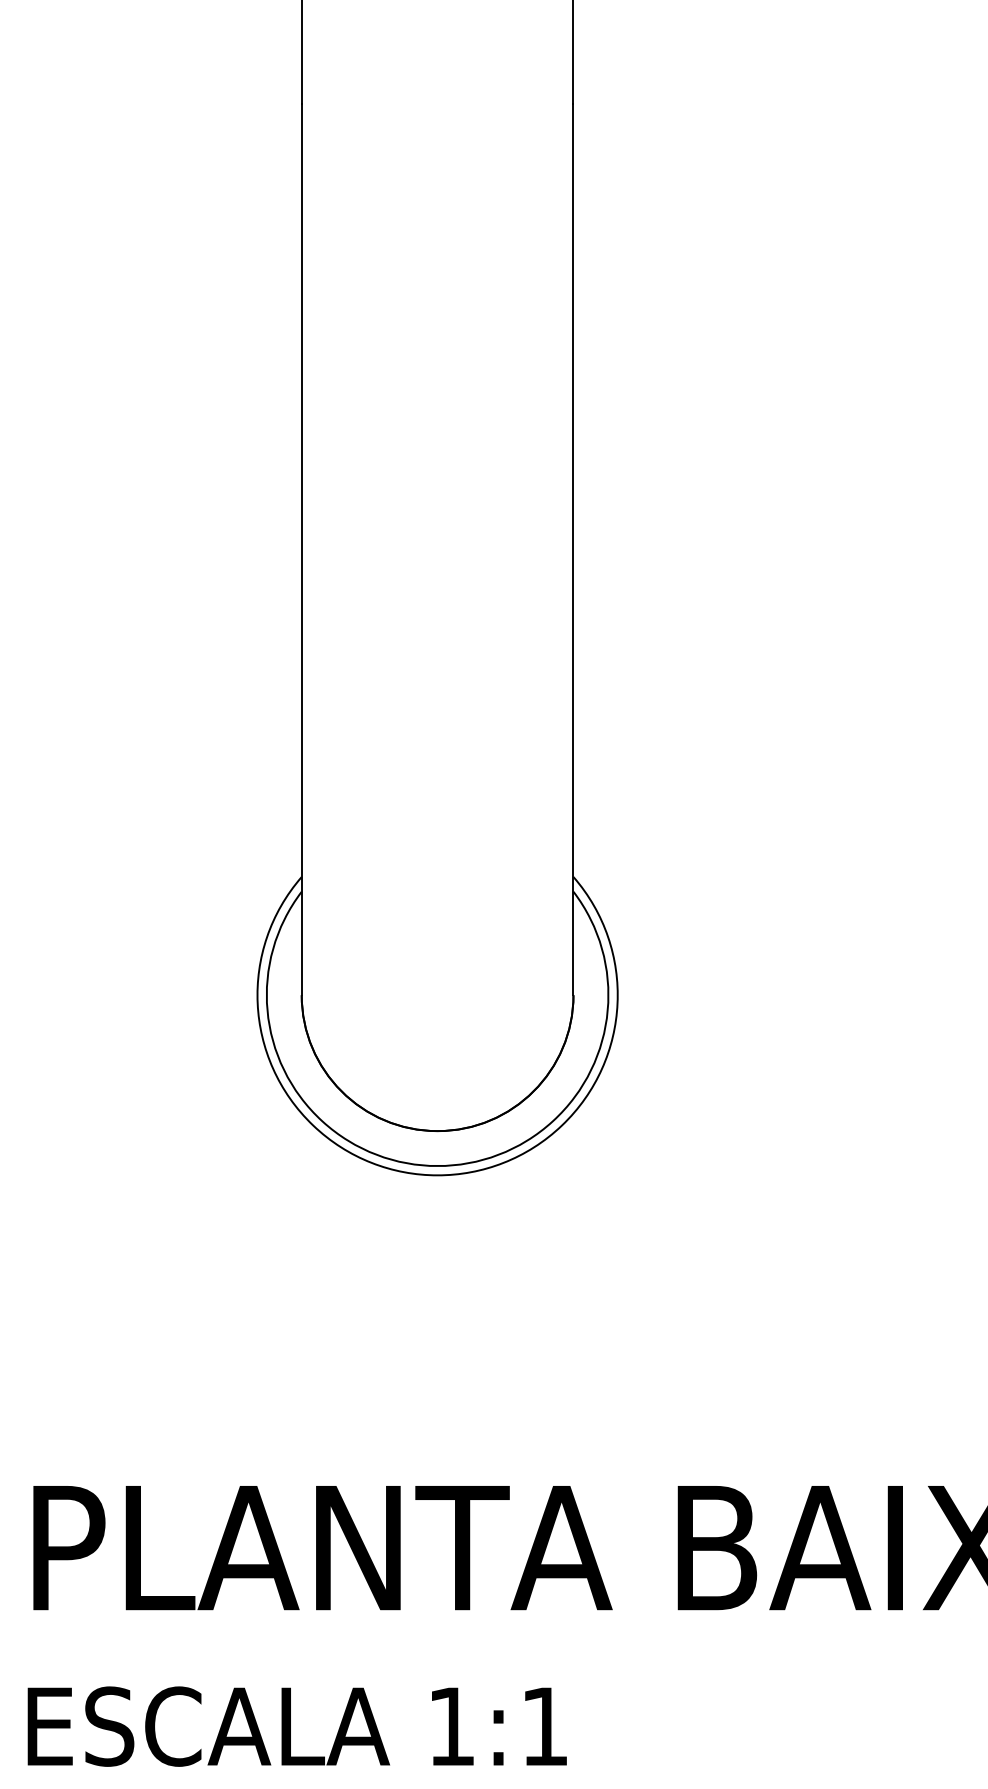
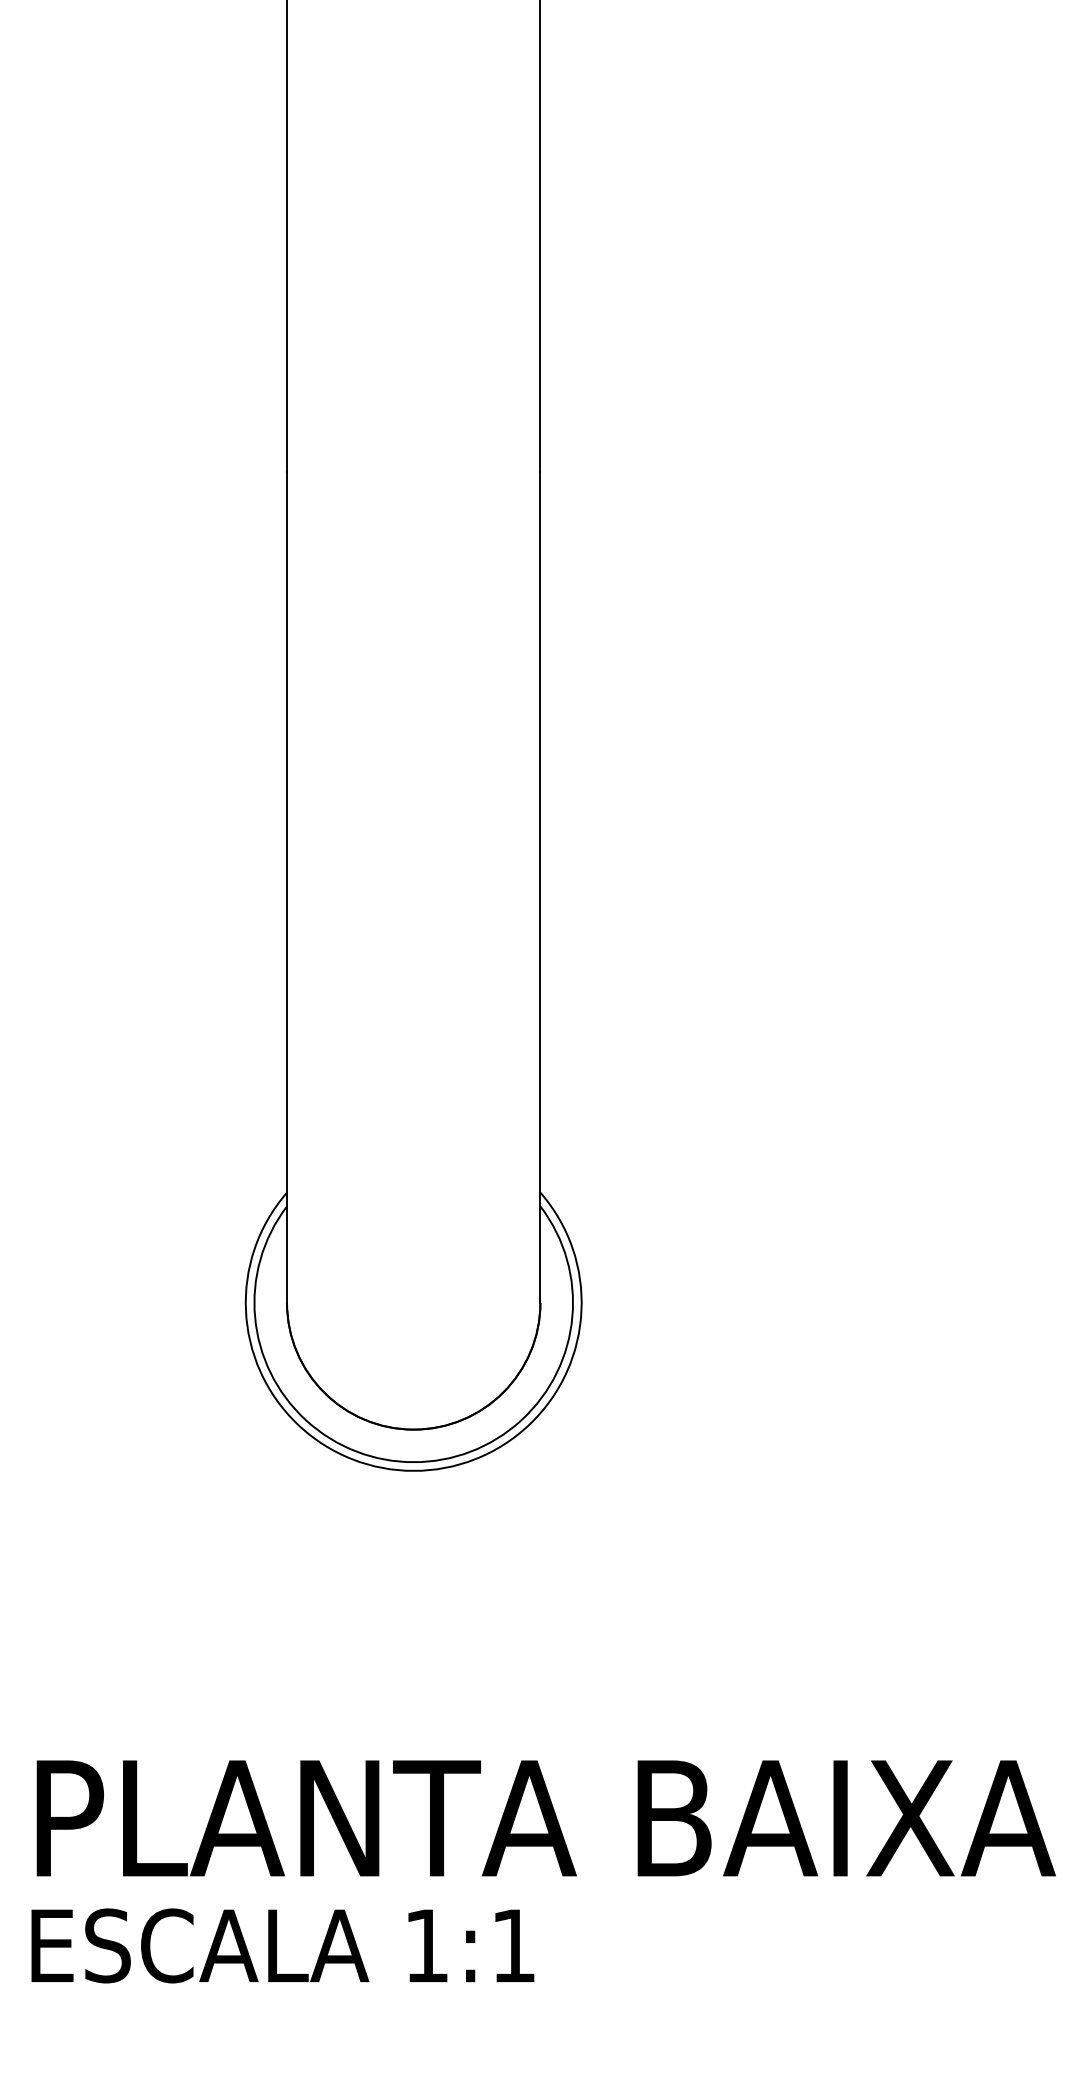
text: (296, 1726) -> (282, 1945), moved

